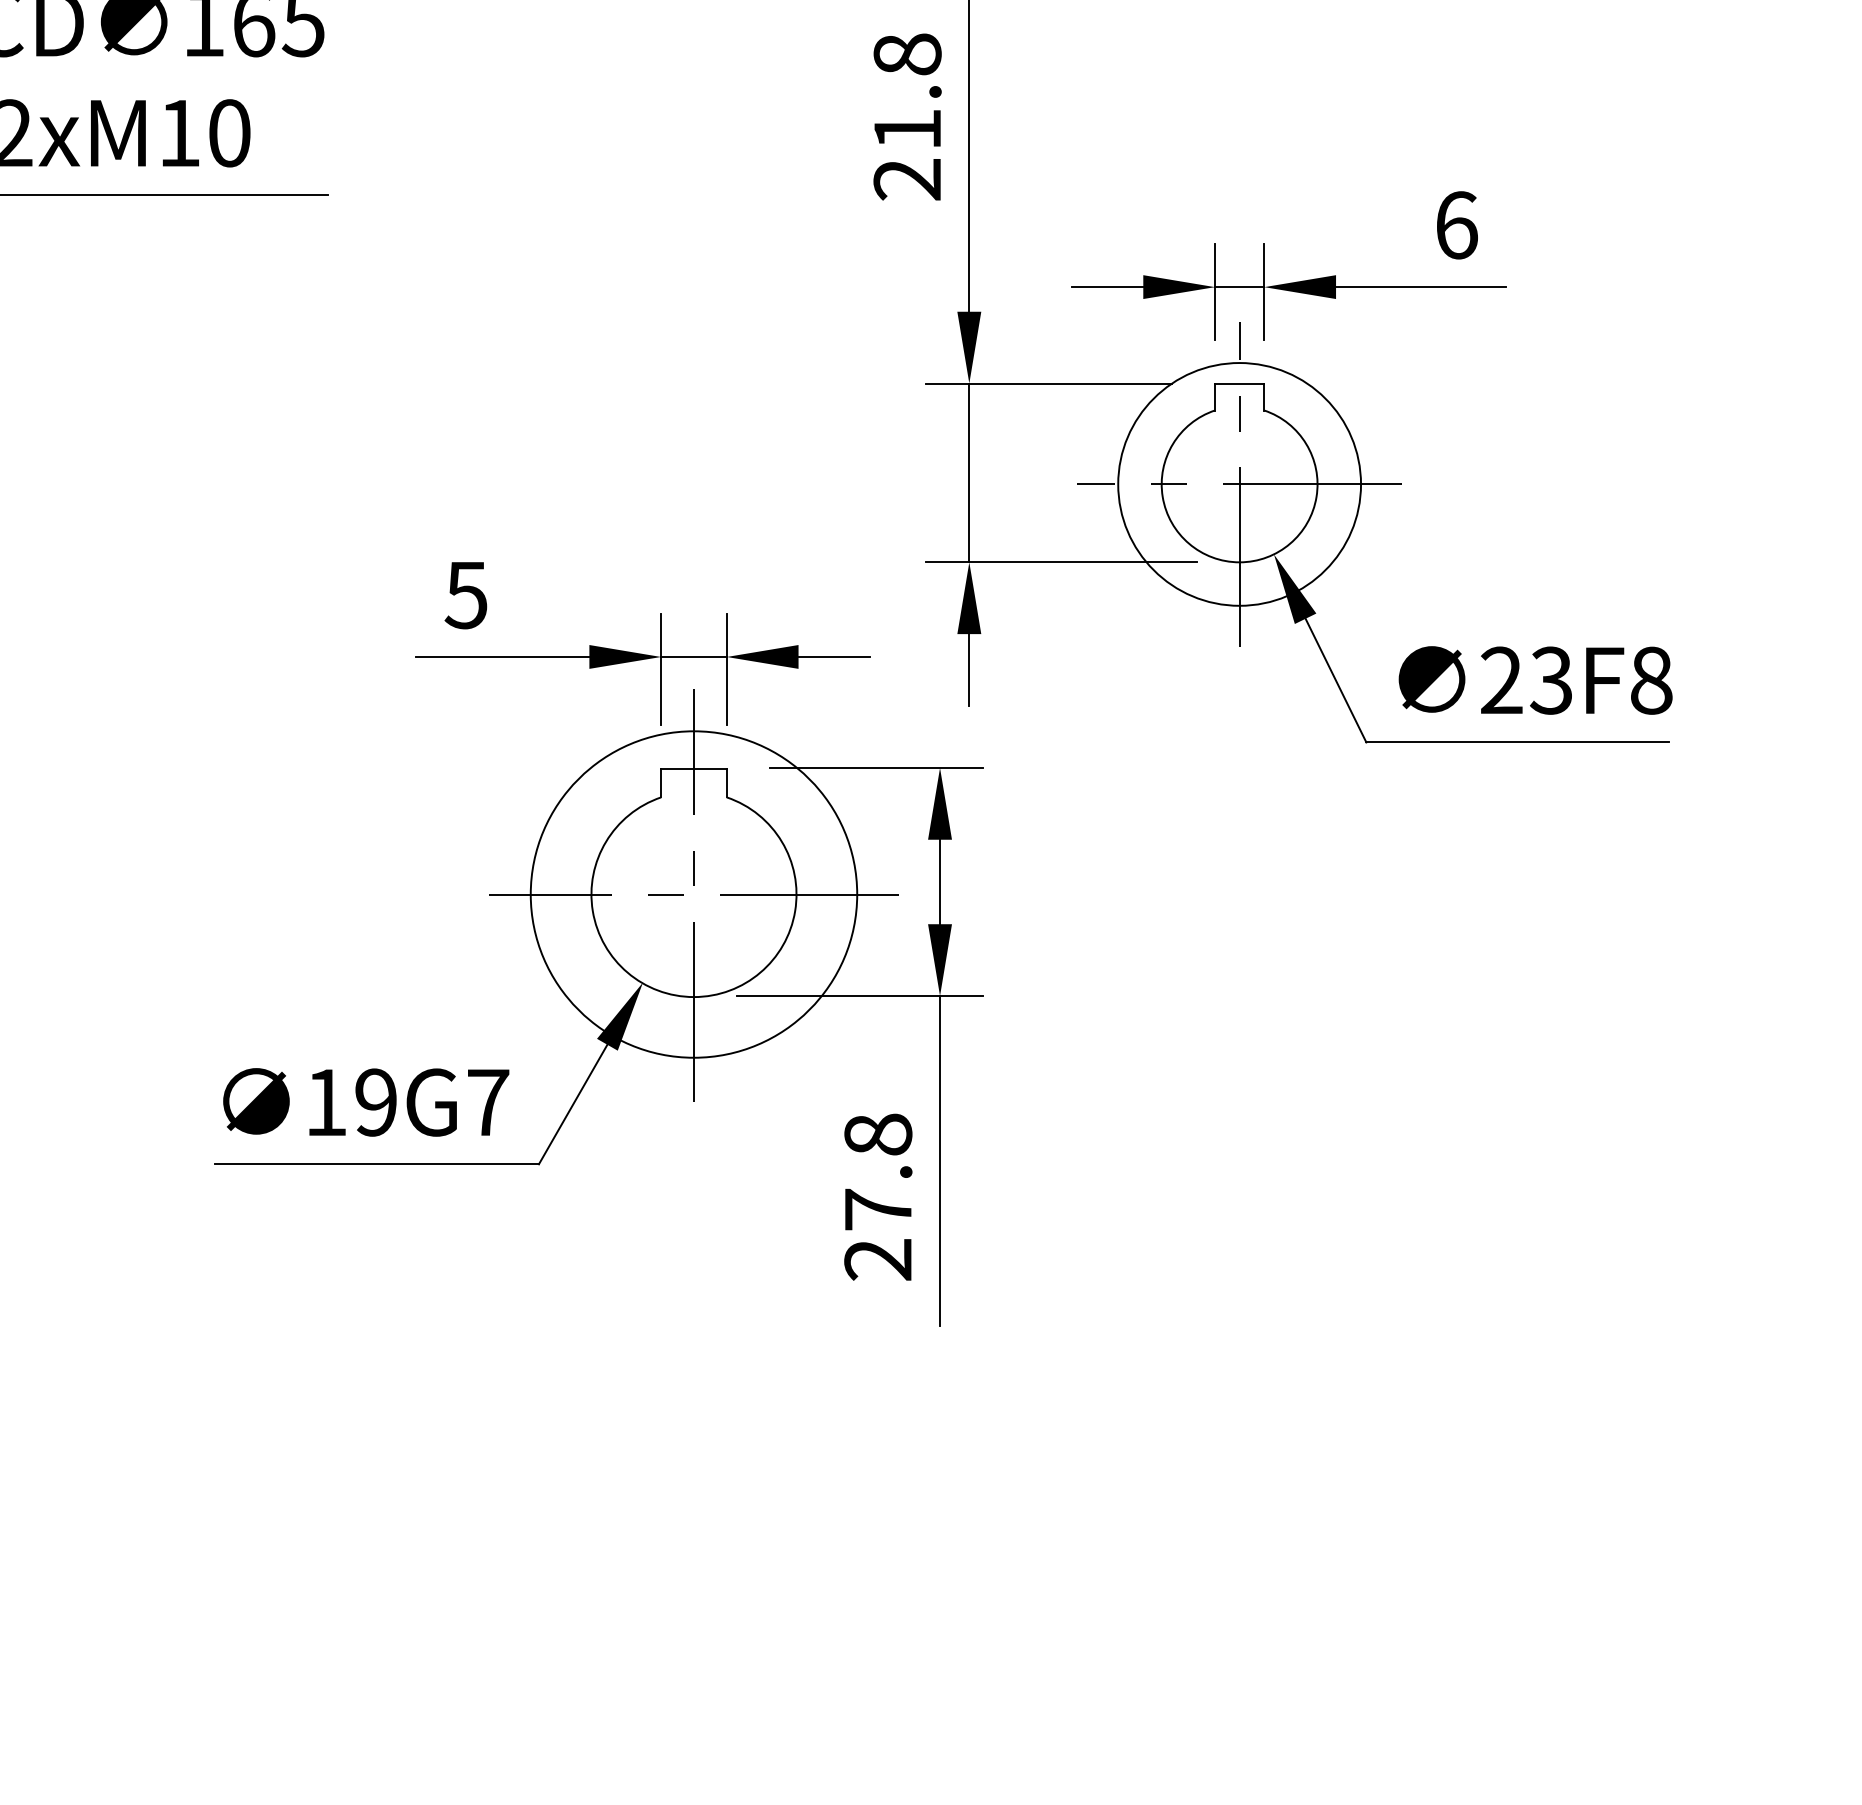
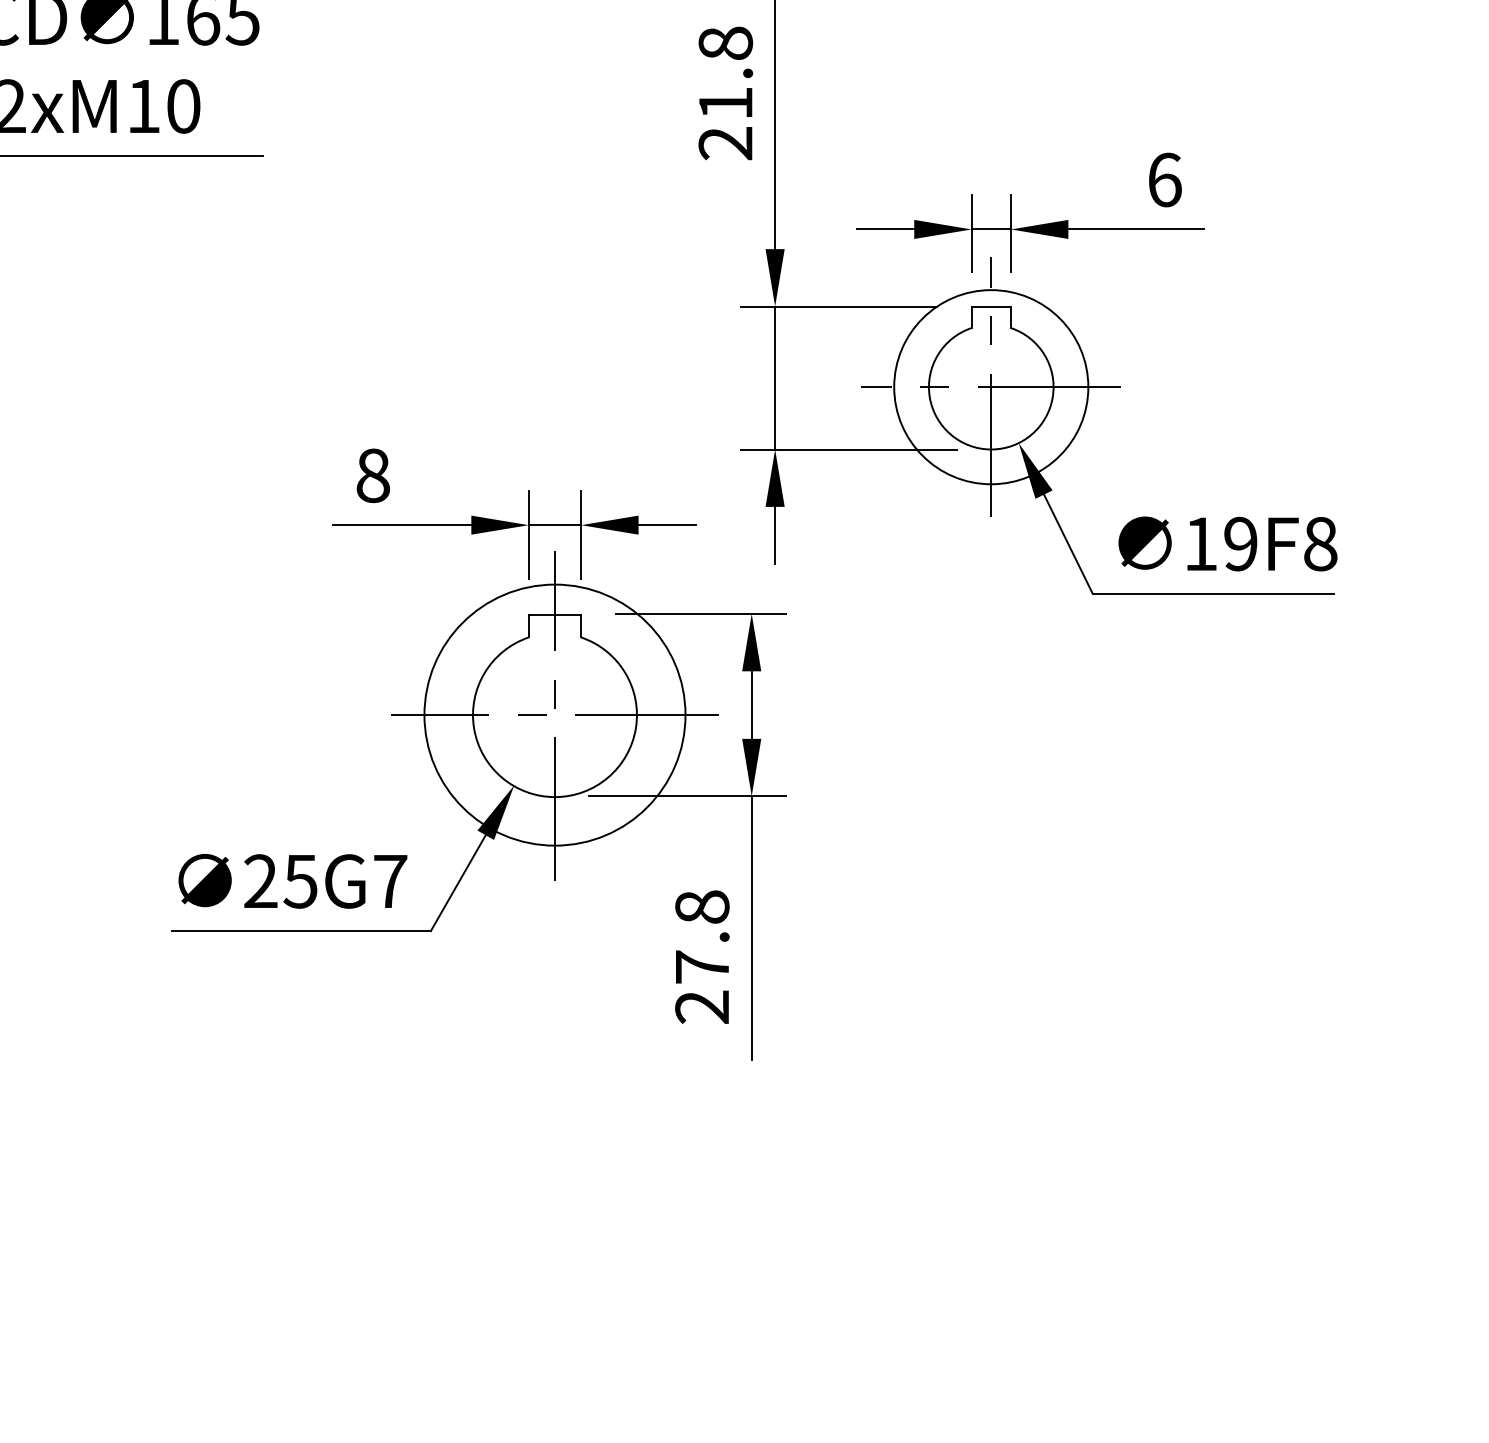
text: (465, 595) -> (372, 476), 5 -> 8
text: (1526, 680) -> (1220, 543), 23F8 -> 19F8
text: (350, 1102) -> (280, 881), 19G7 -> 25G7

